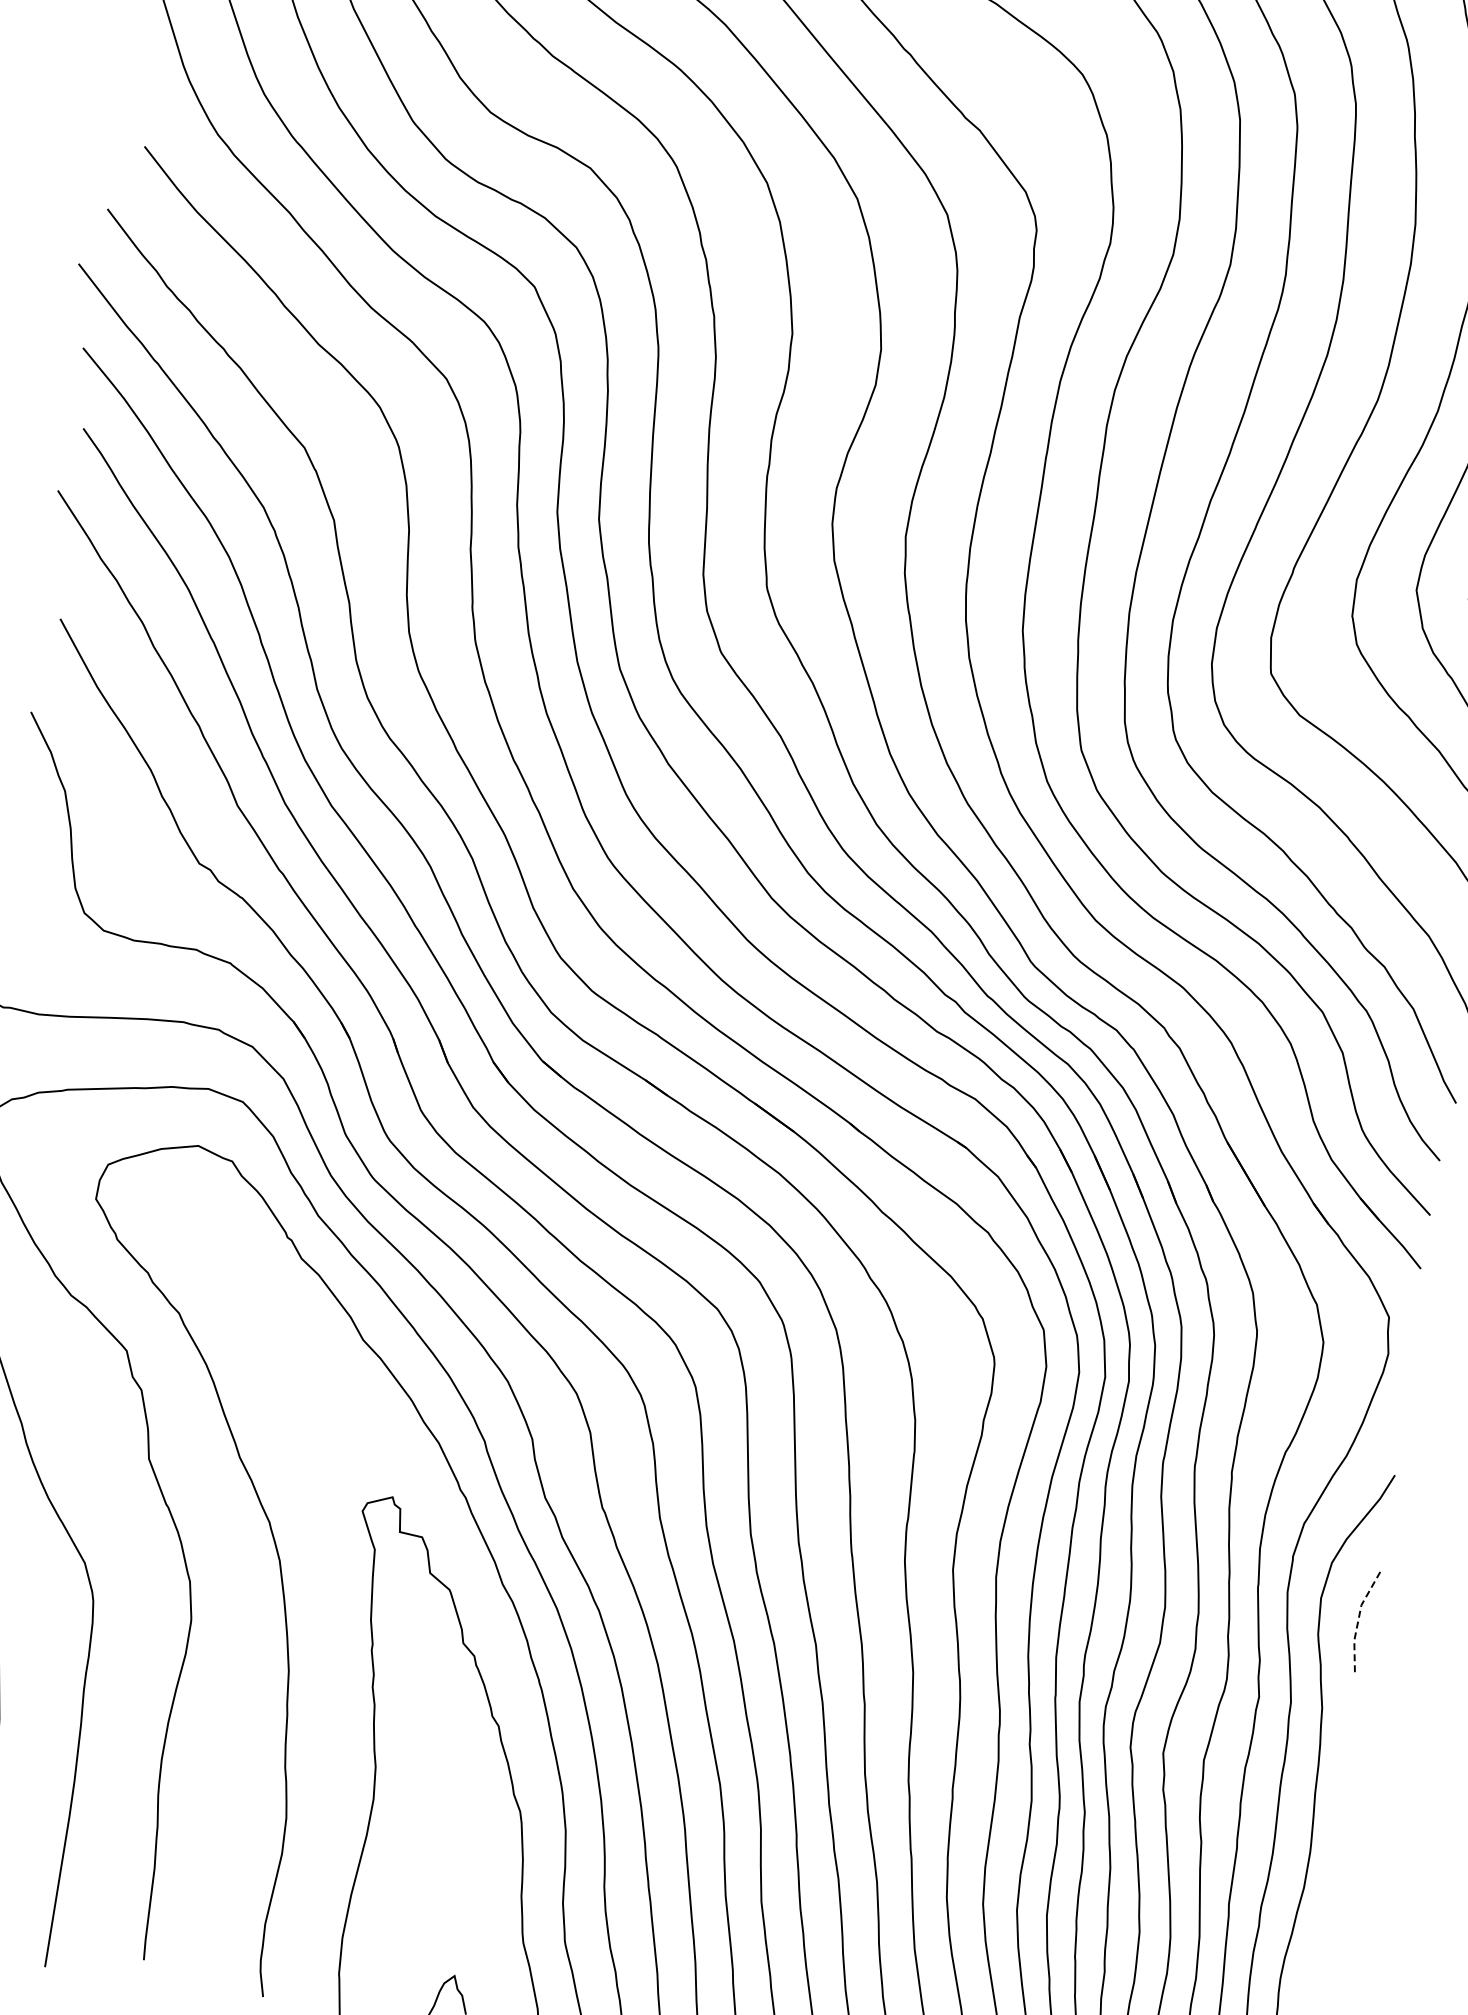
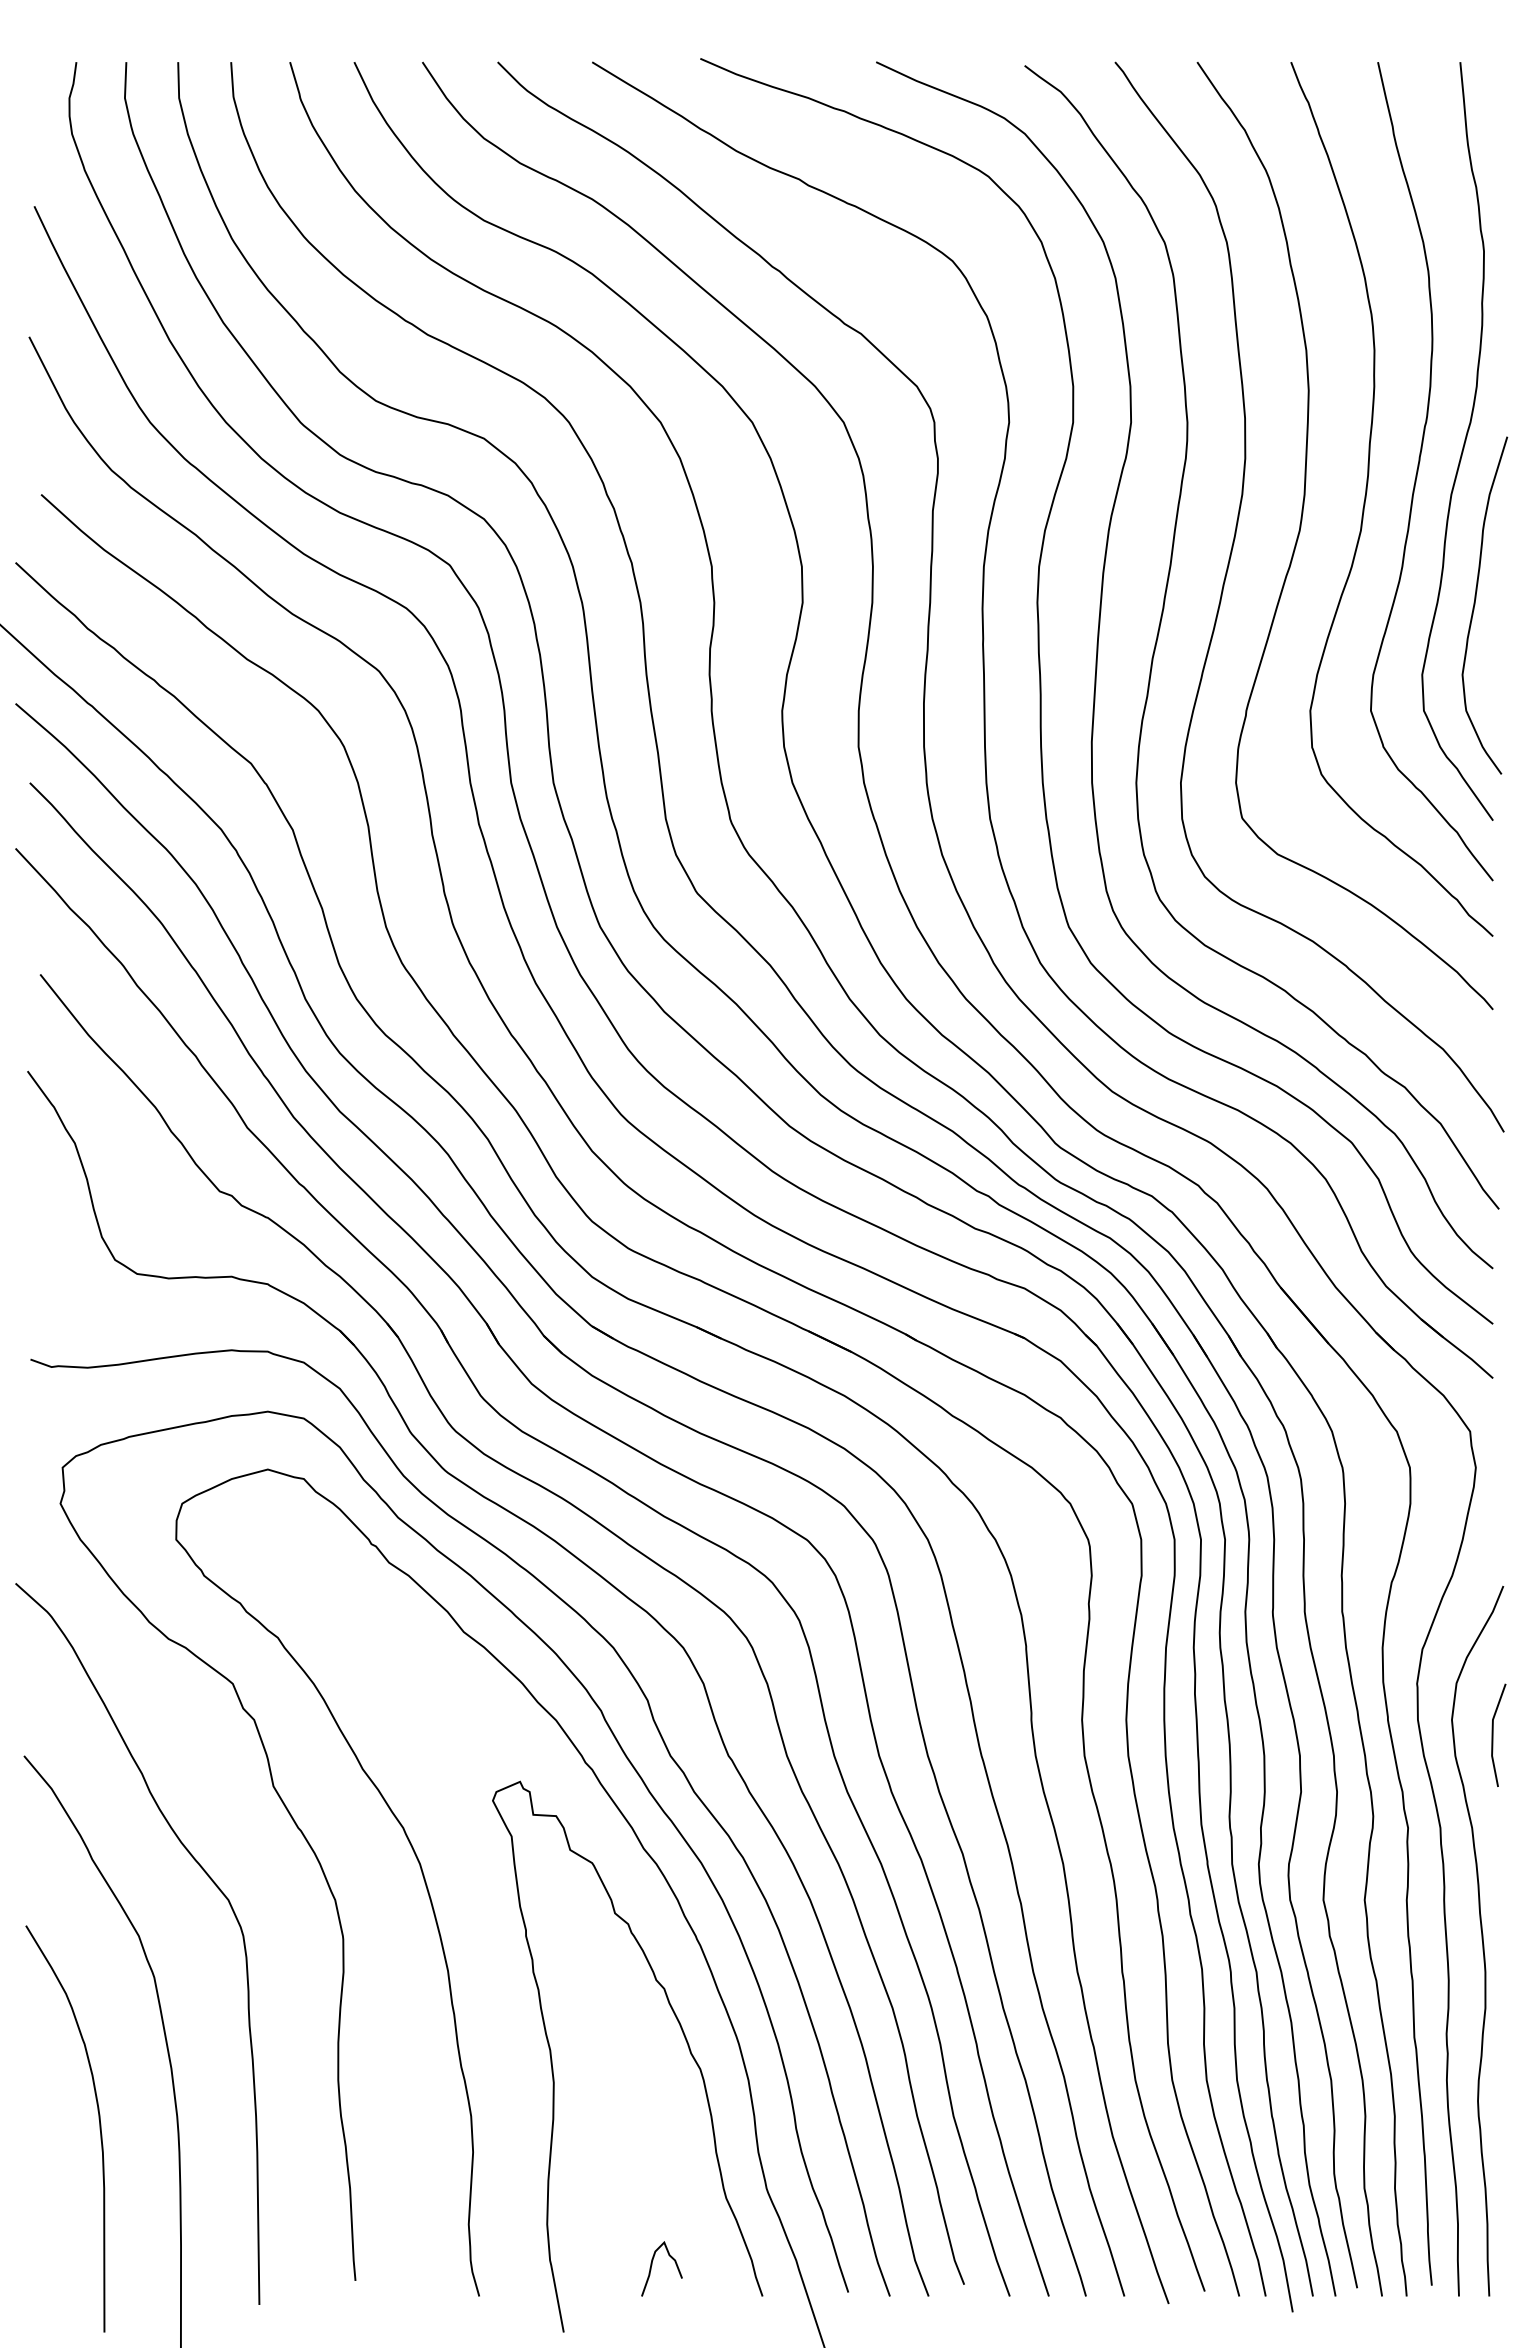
line: (1358, 1619) -> (1492, 1734), dashed -> solid

